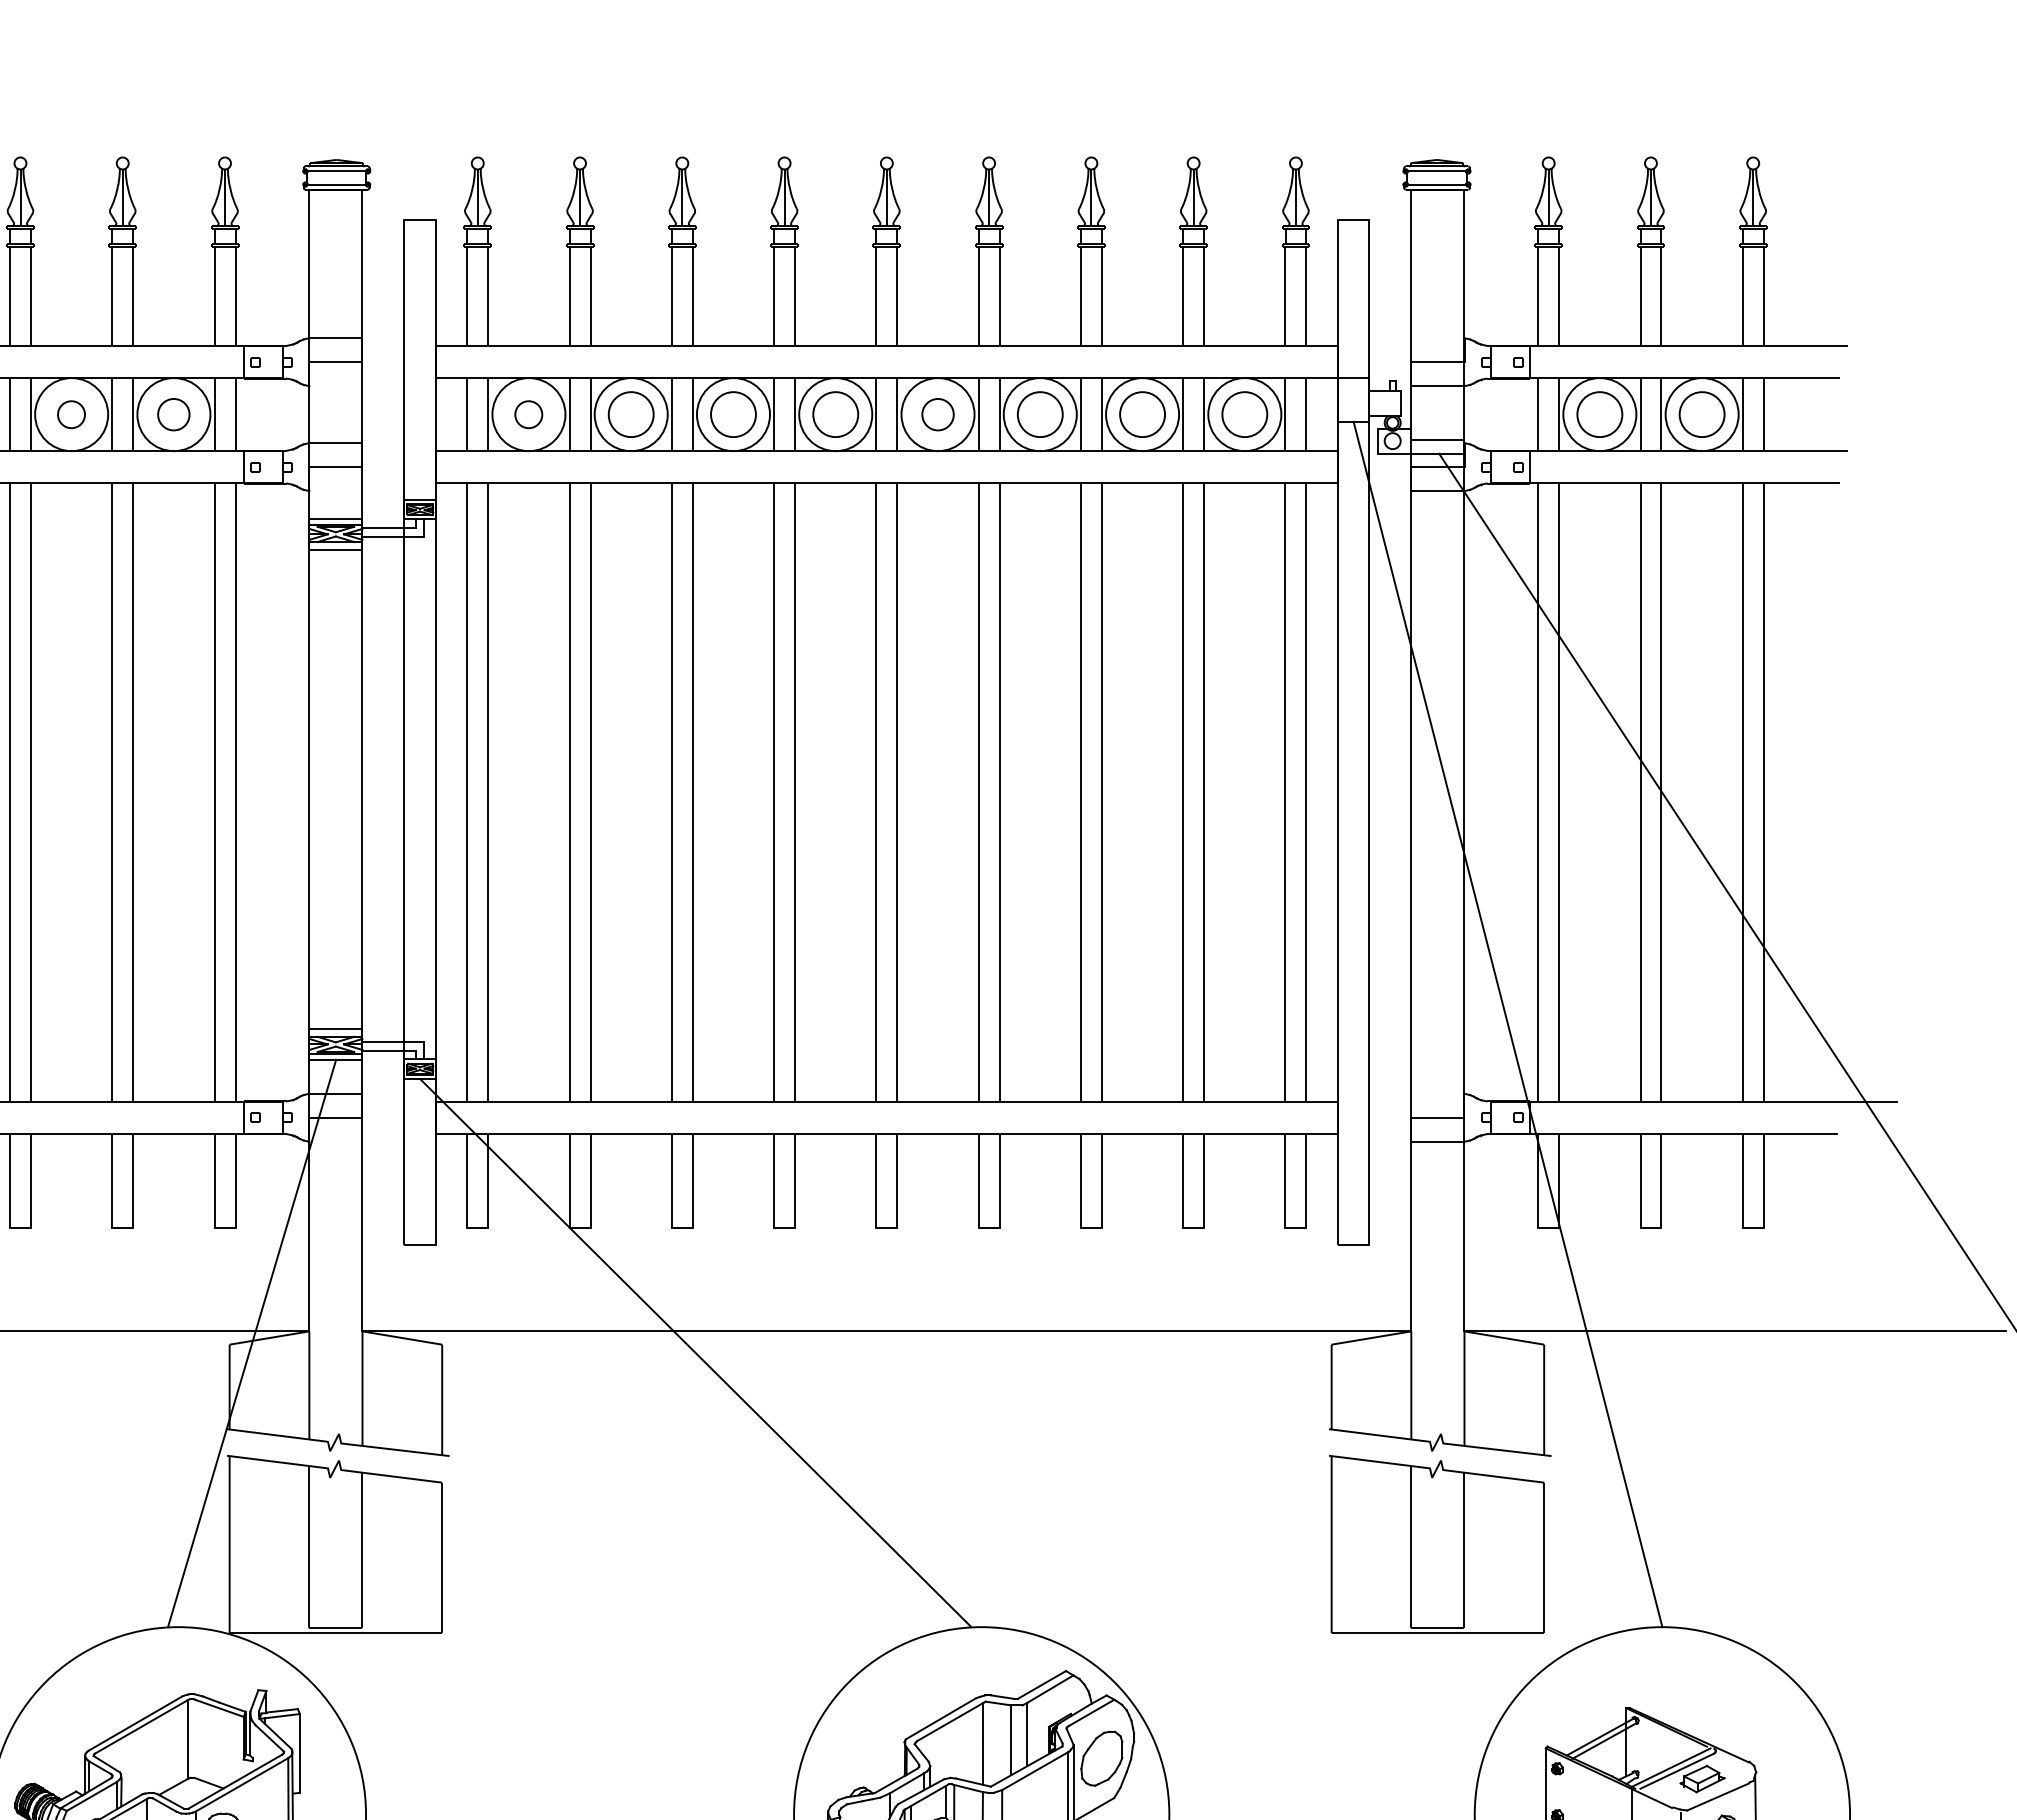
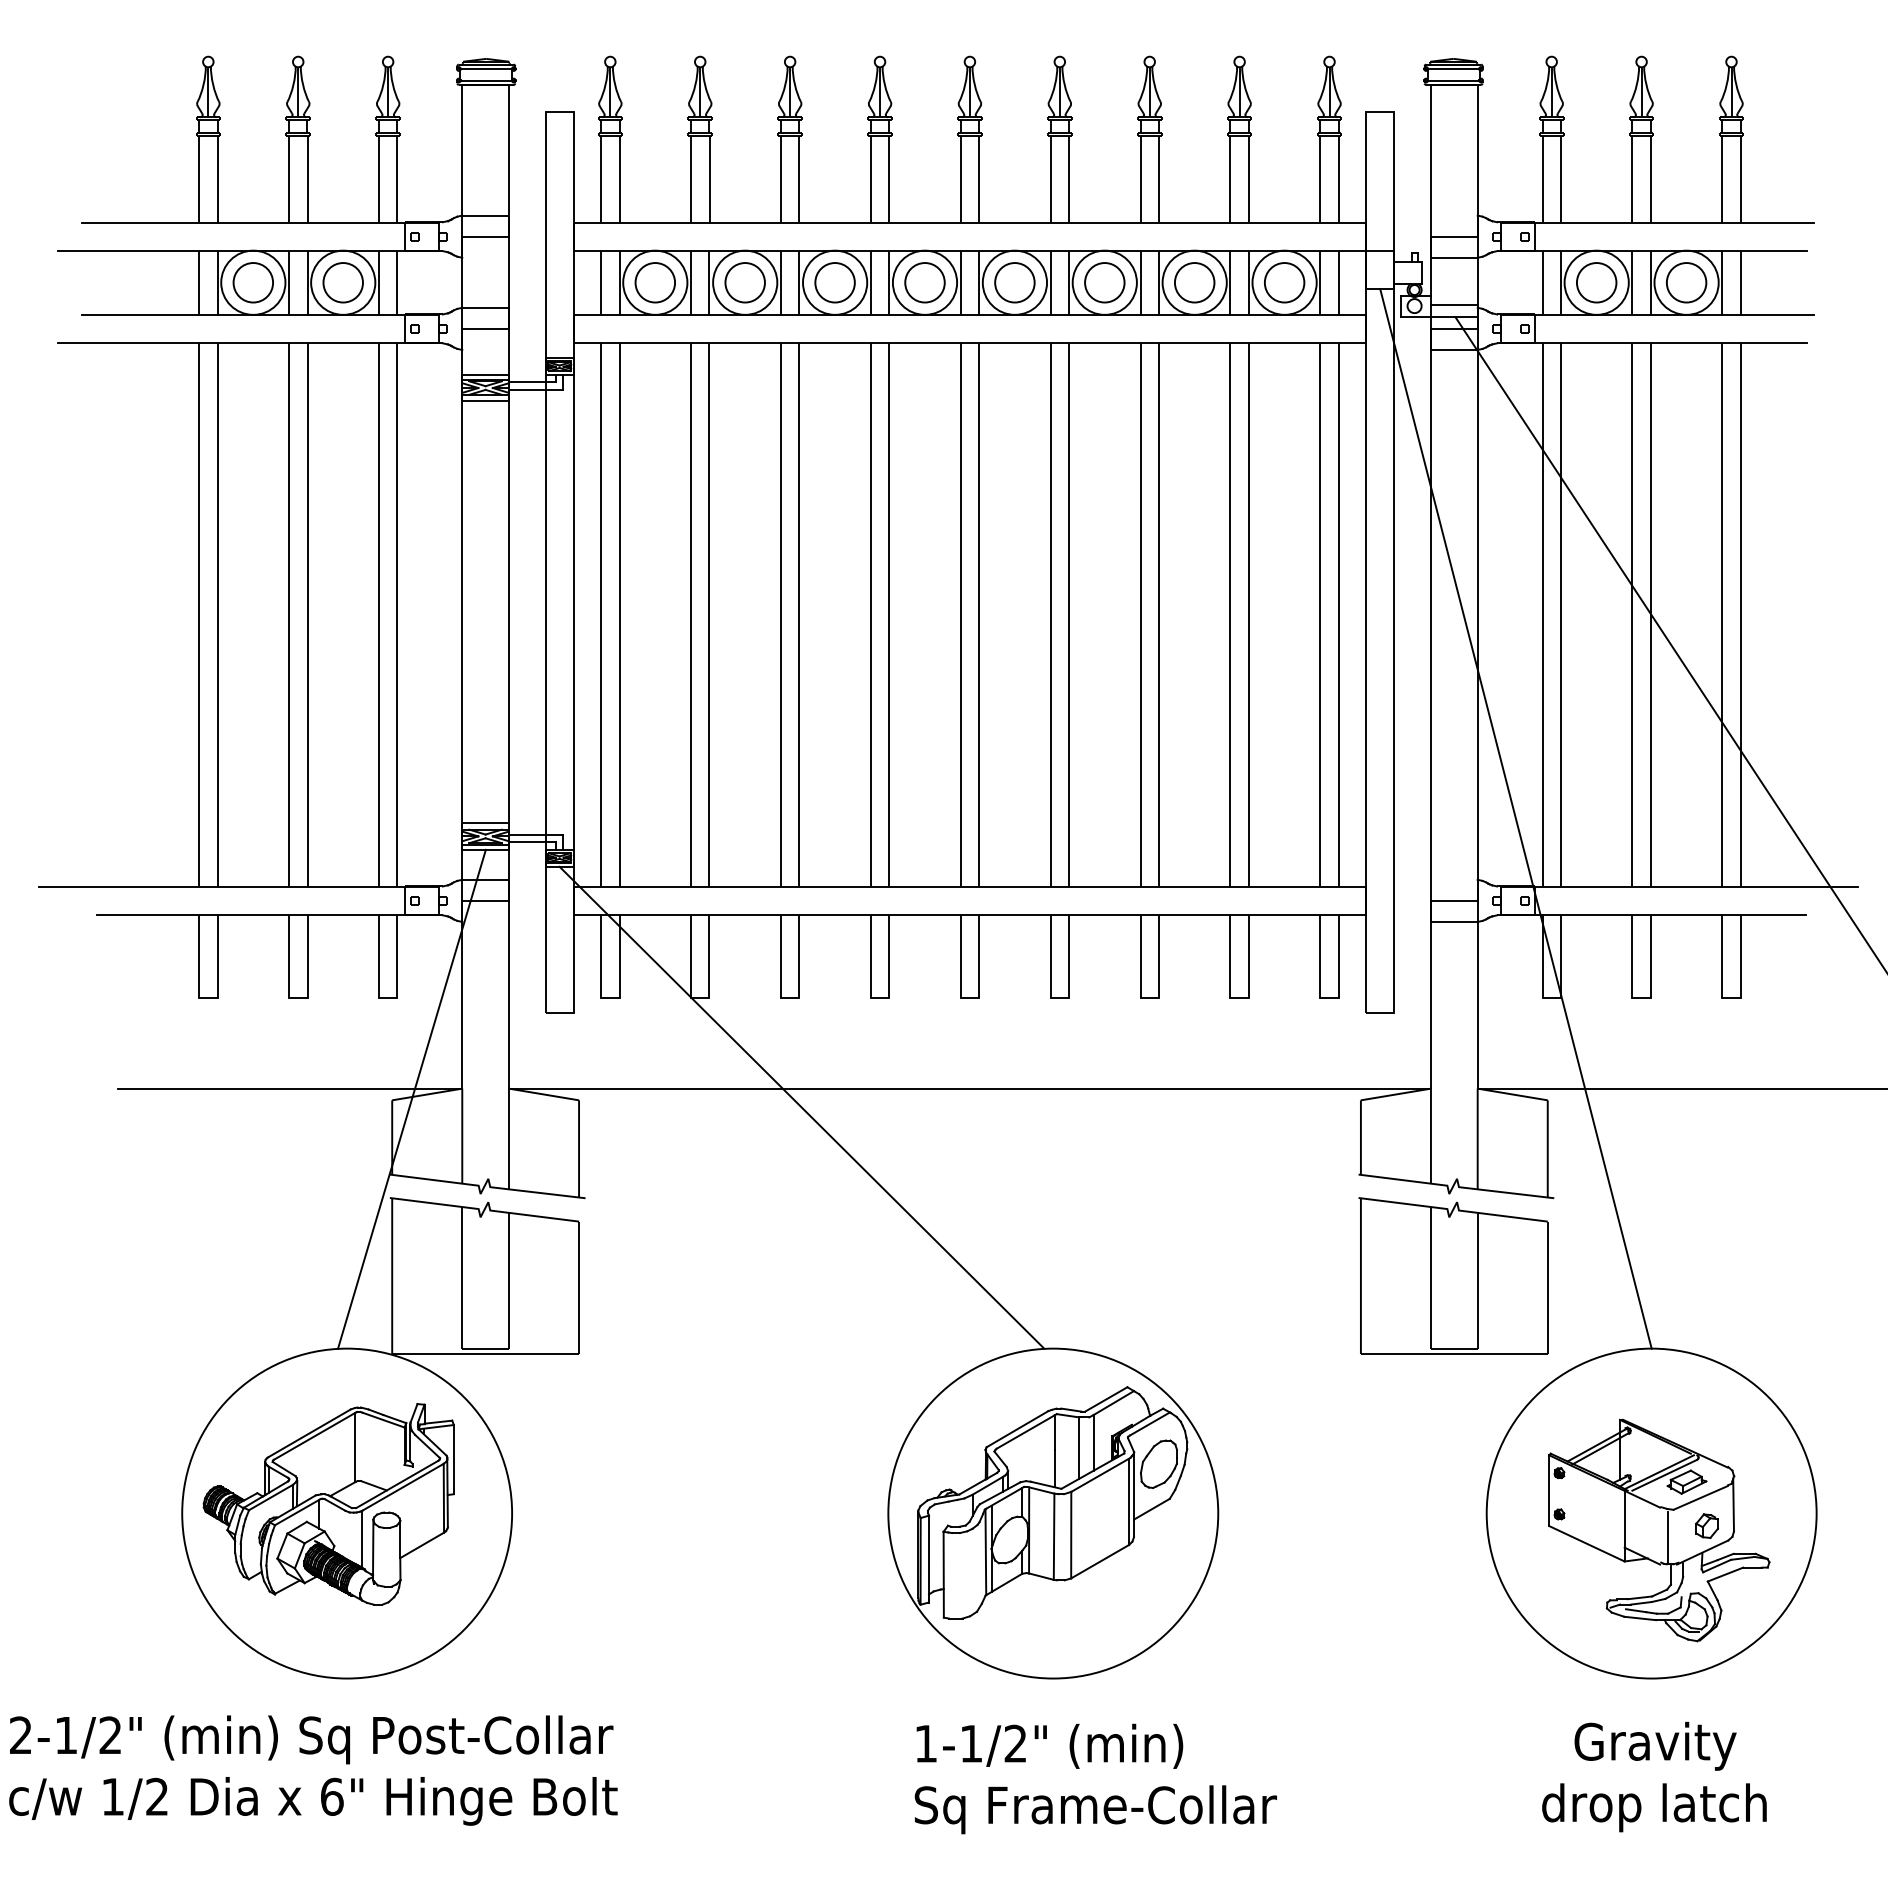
circle: (70, 414) -> (252, 282), size x1.67
circle: (173, 414) -> (342, 282), size x1.43
circle: (528, 414) -> (654, 282), size x1.67
circle: (937, 414) -> (1014, 282), size x1.43

